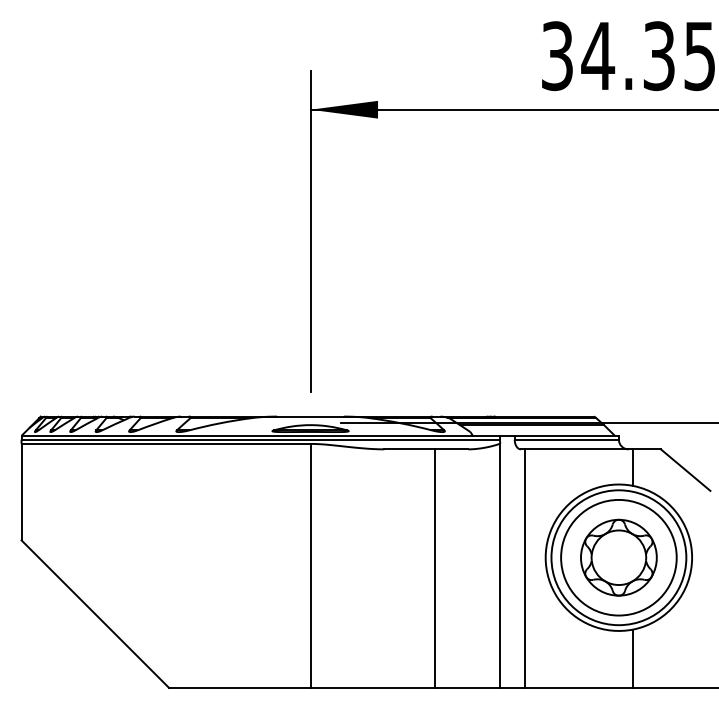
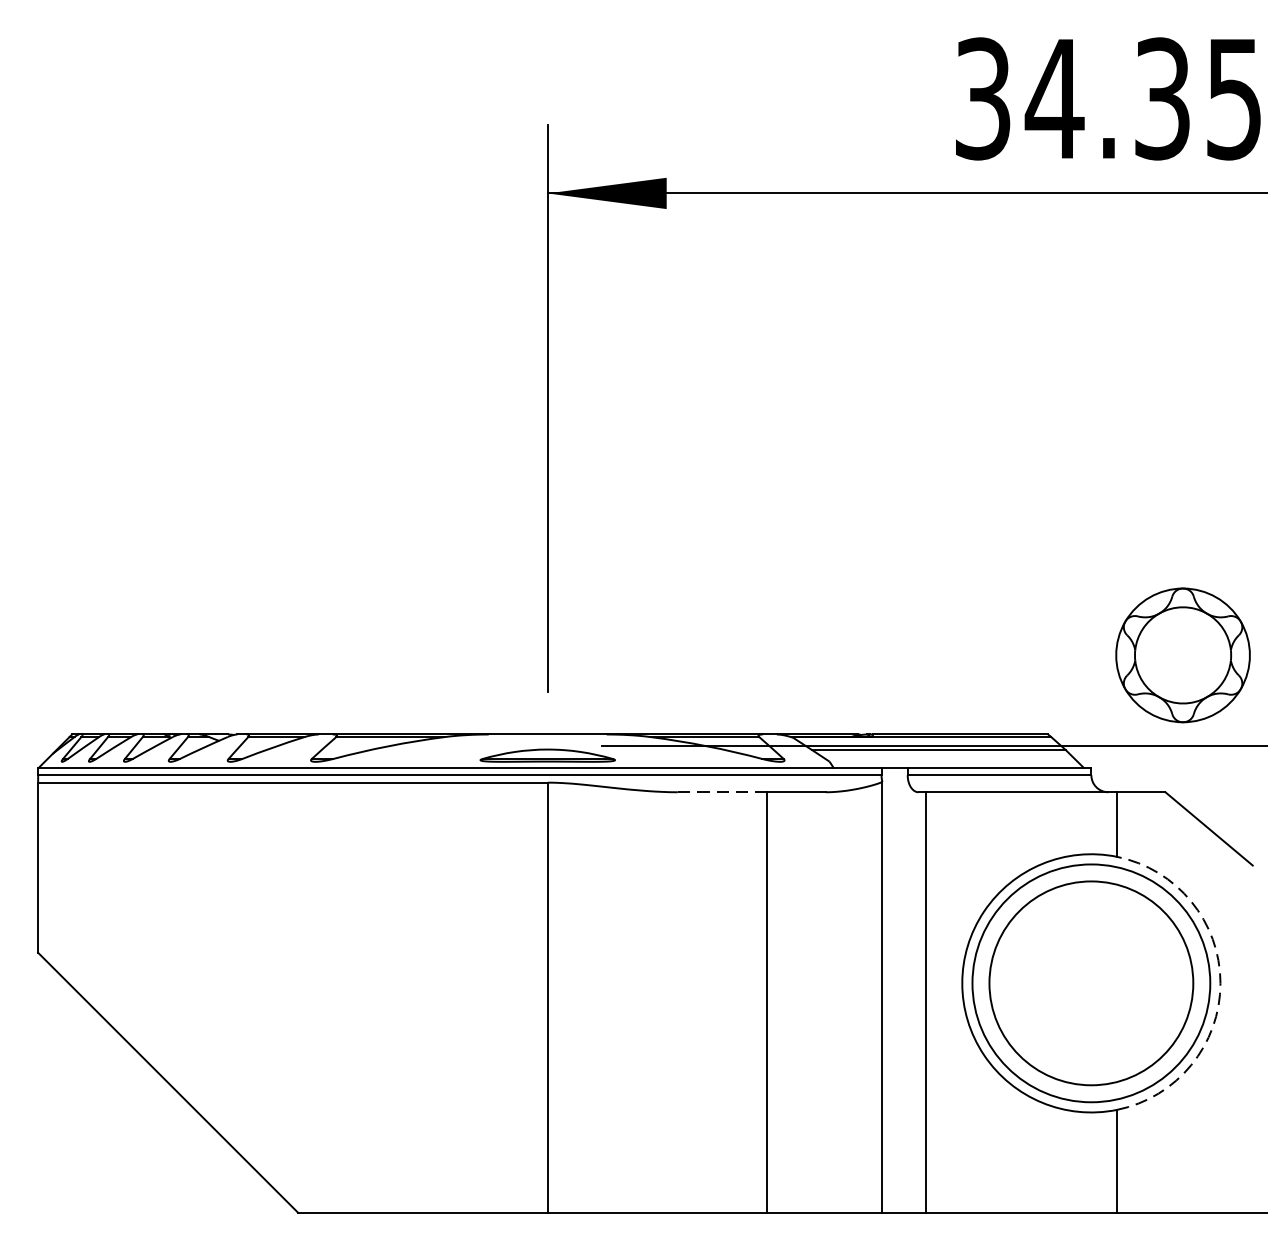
line: (410, 449) -> (723, 792), solid -> dashed
part: (618, 557) -> (1182, 654), moved
arc: (692, 557) -> (1221, 982), solid -> dashed

